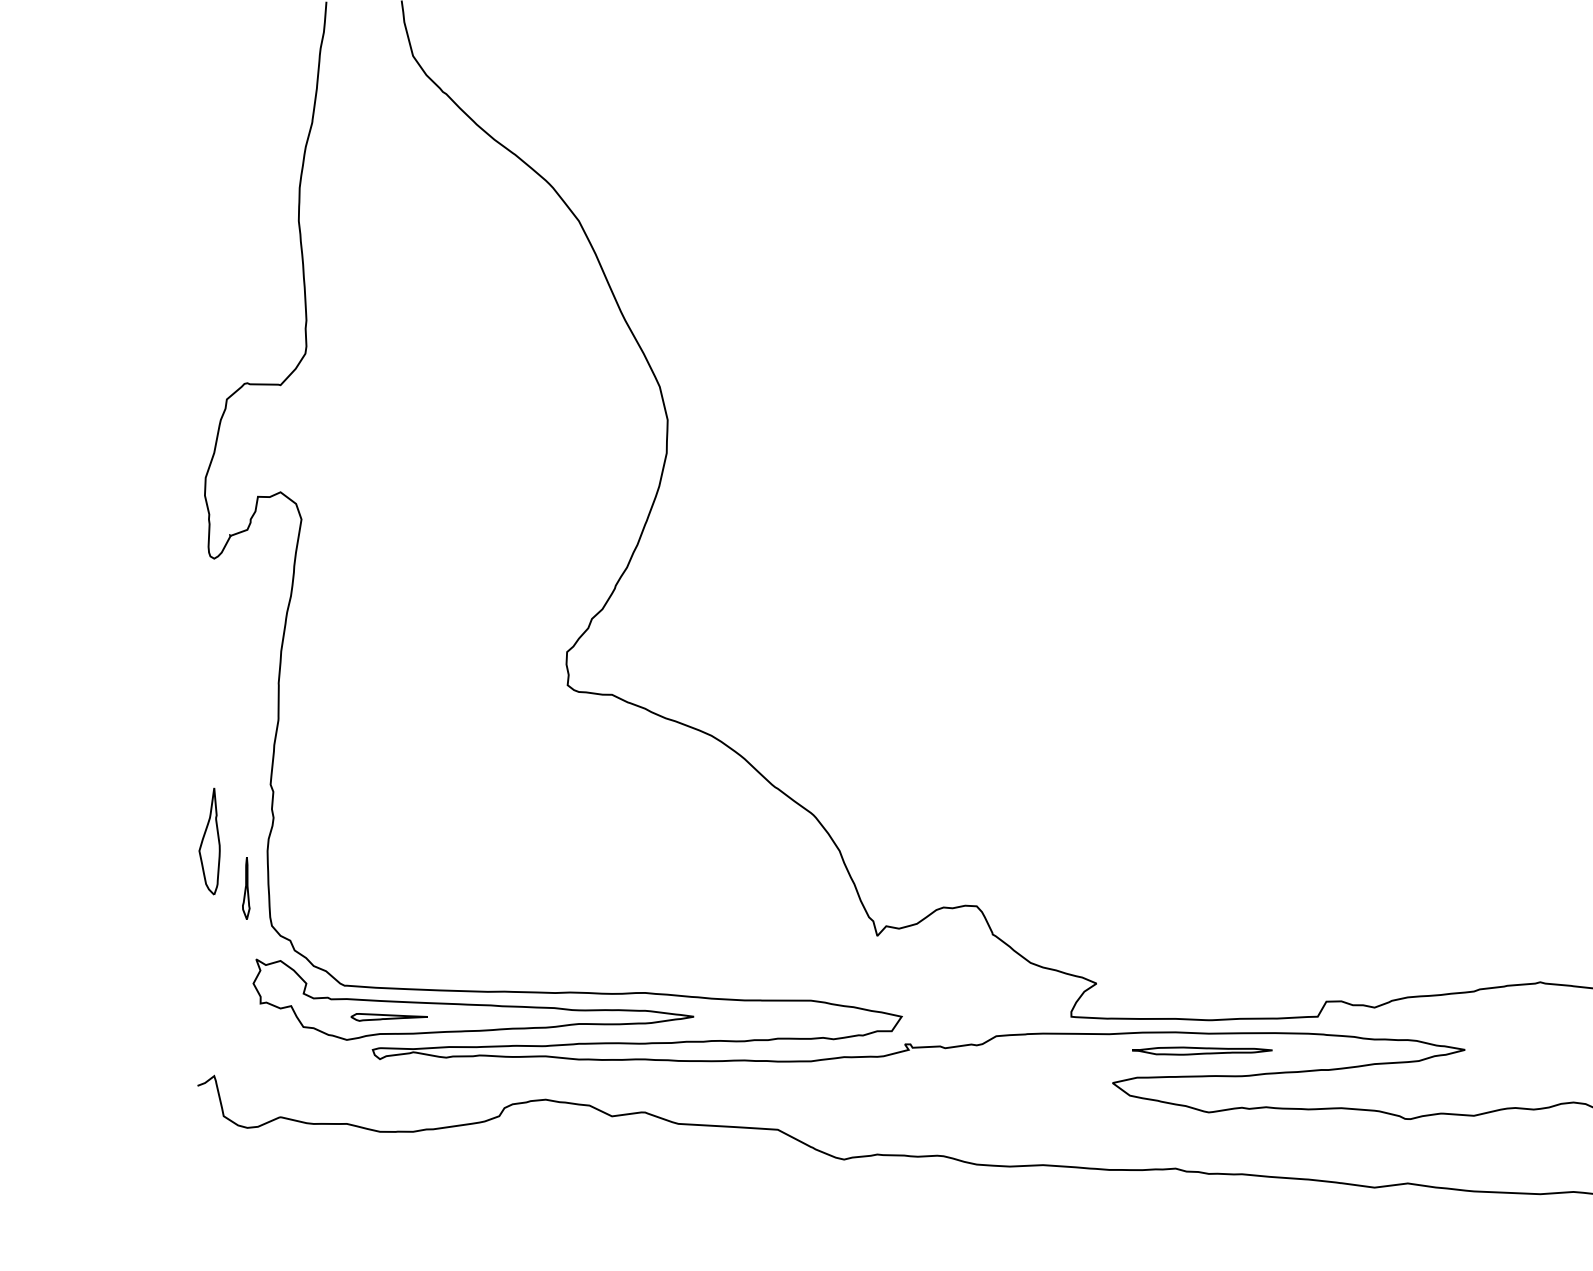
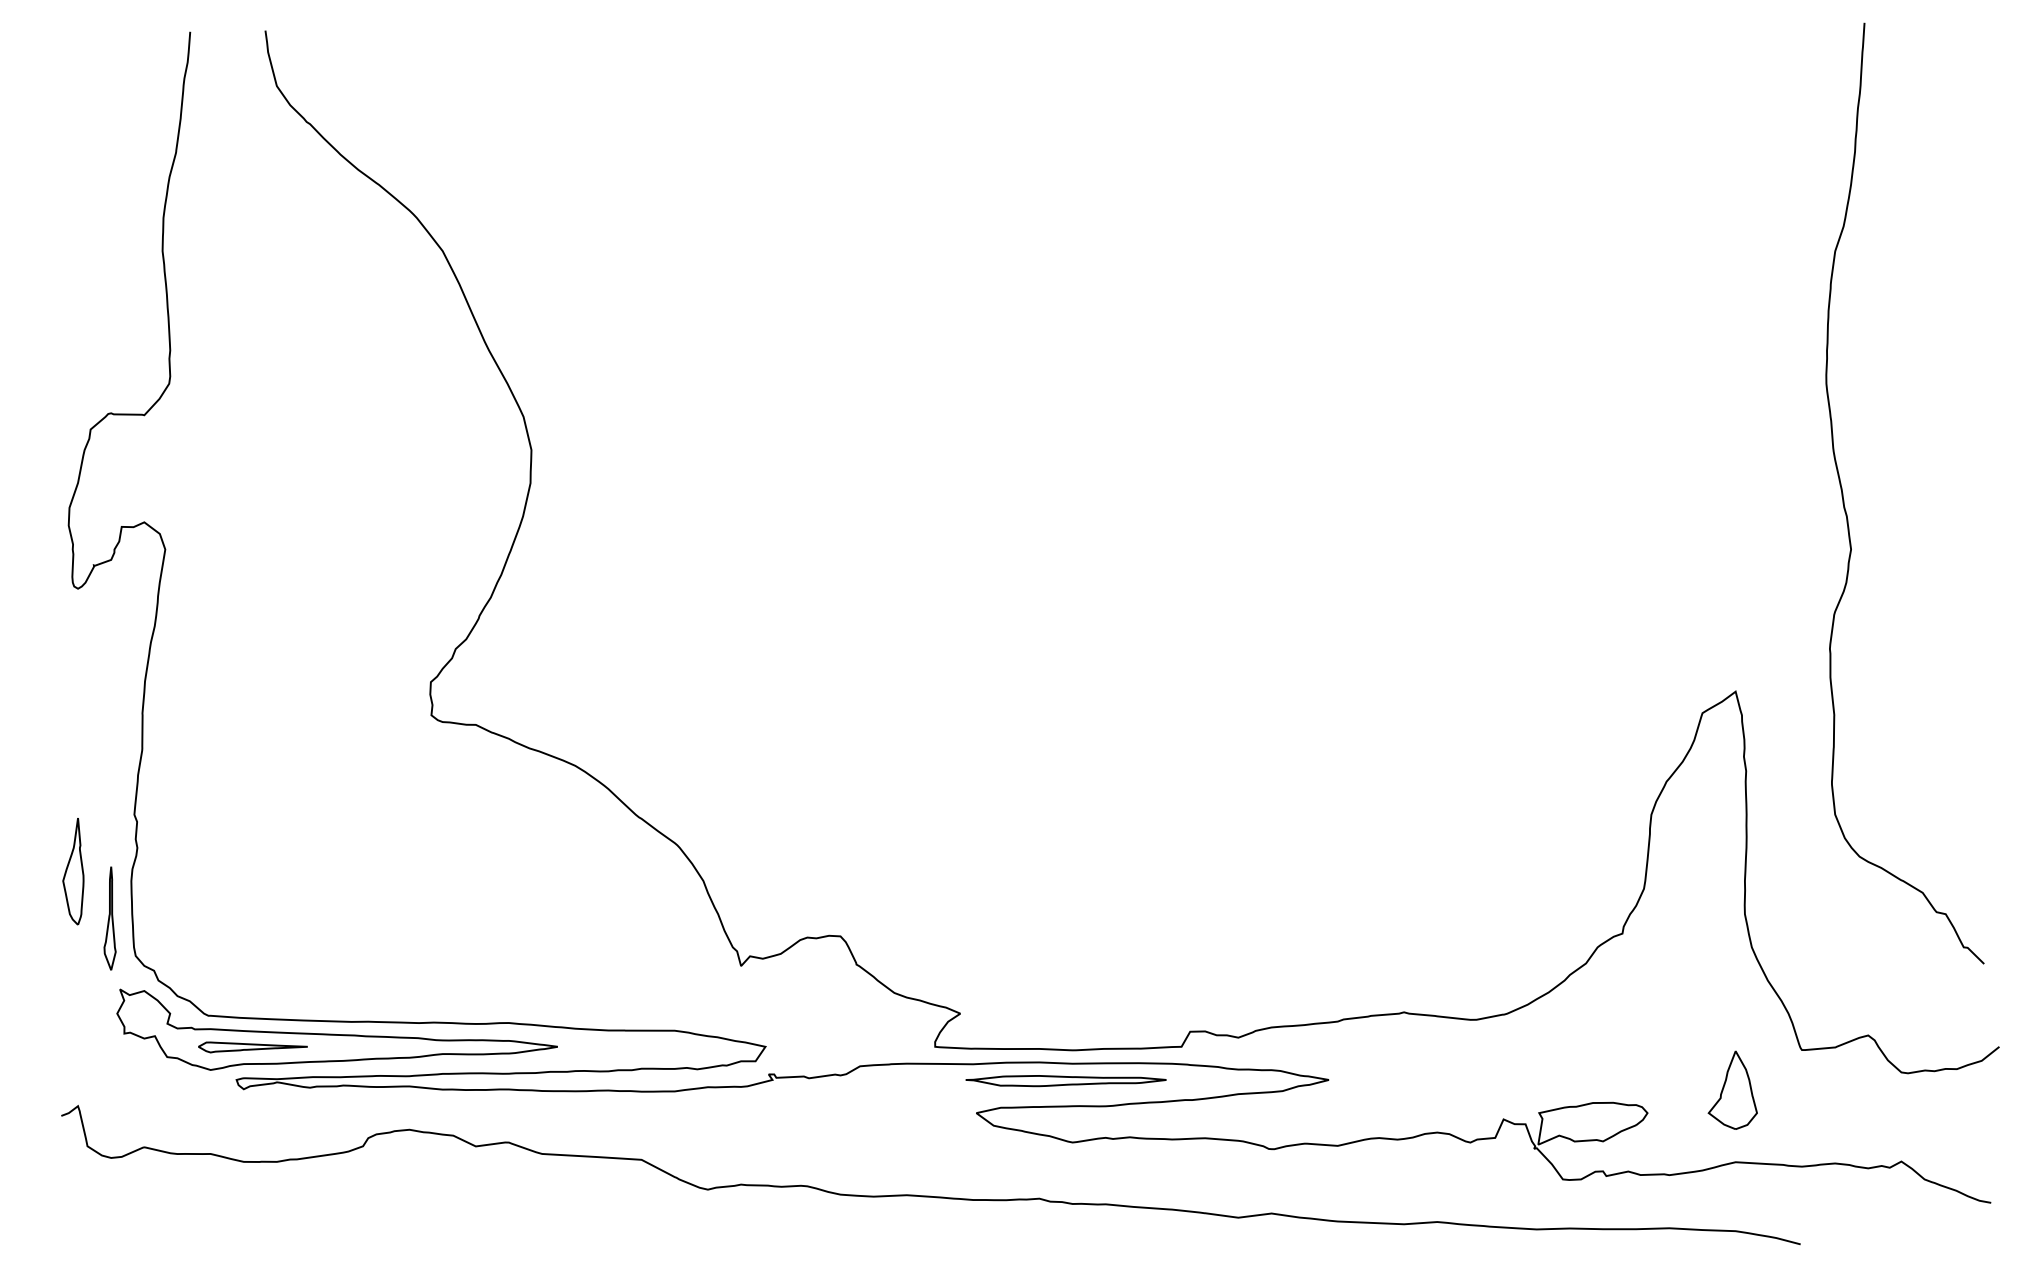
part: (245, 888) -> (109, 918), size x1.67
part: (388, 1017) -> (252, 1047), size x1.43
part: (1201, 1051) -> (1065, 1081), size x1.43

